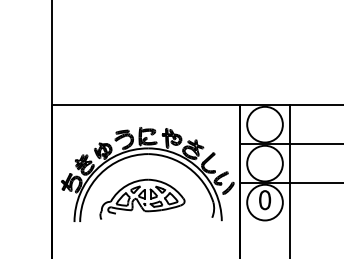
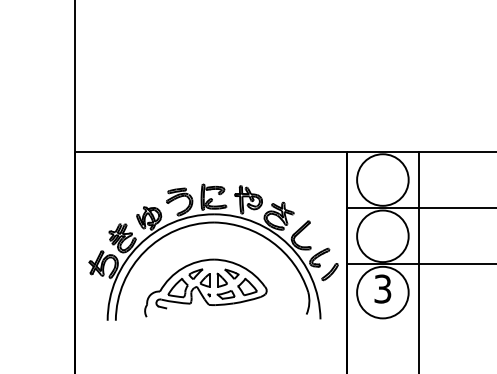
text: (265, 200) -> (383, 289), 0 -> 3

